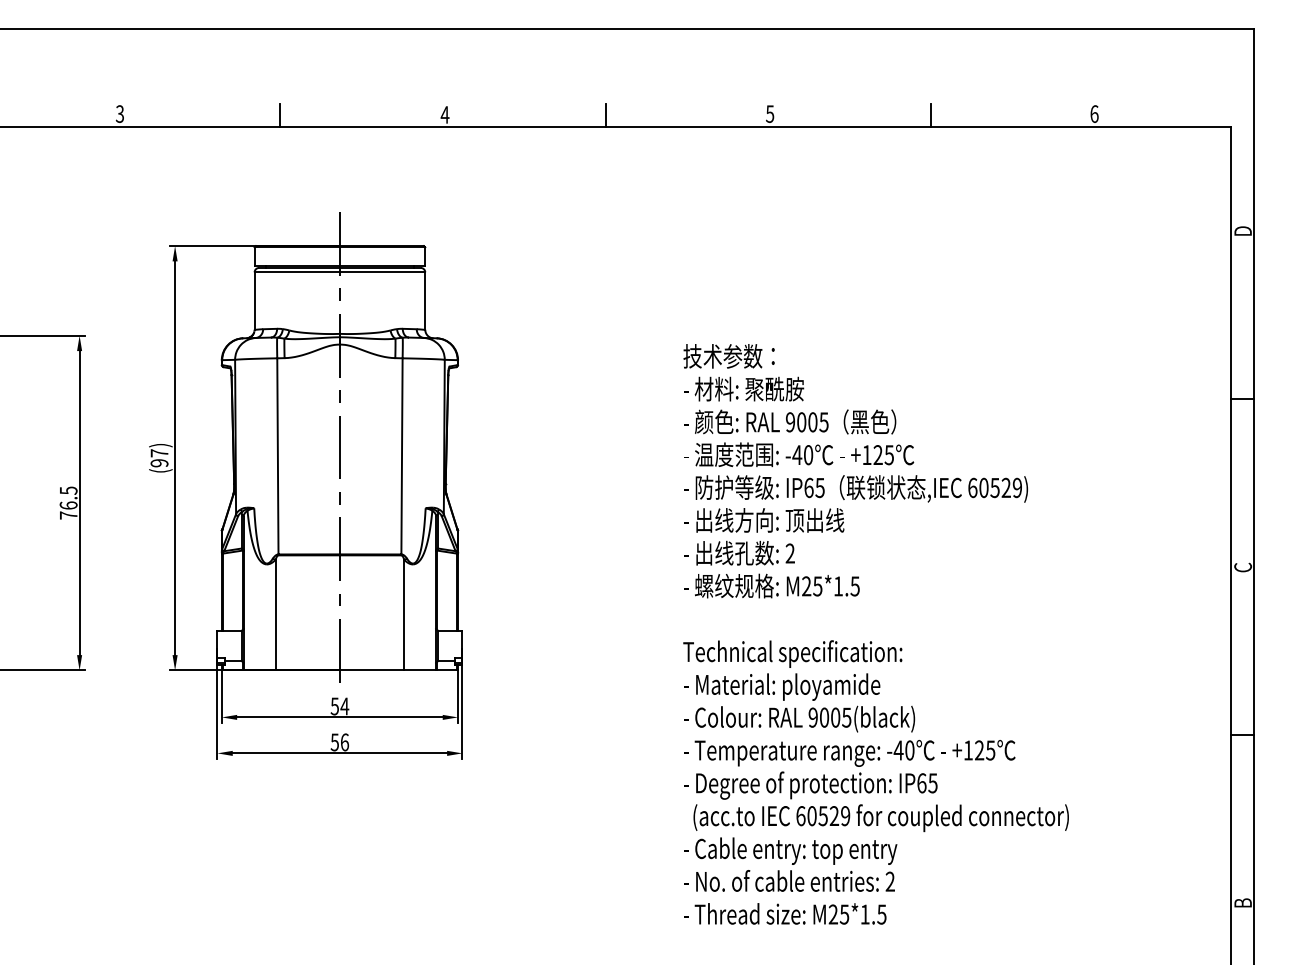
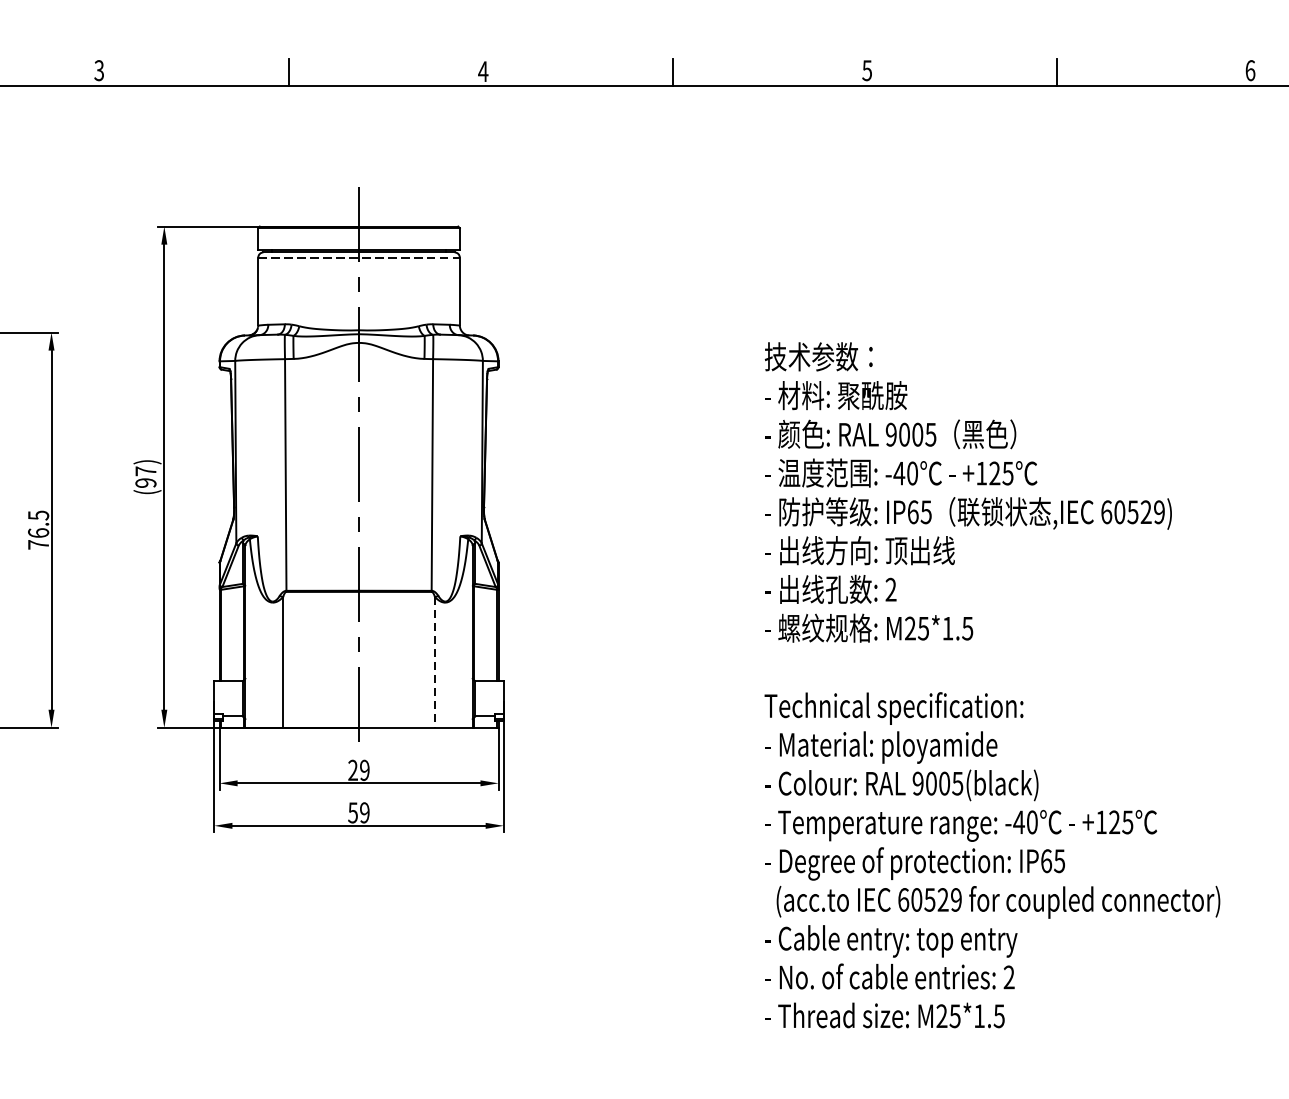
line: (340, 272) -> (359, 257), solid -> dashed
line: (404, 615) -> (435, 662), solid -> dashed
text: (339, 706) -> (358, 770), 54 -> 29
text: (344, 742) -> (364, 812), 56 -> 59

